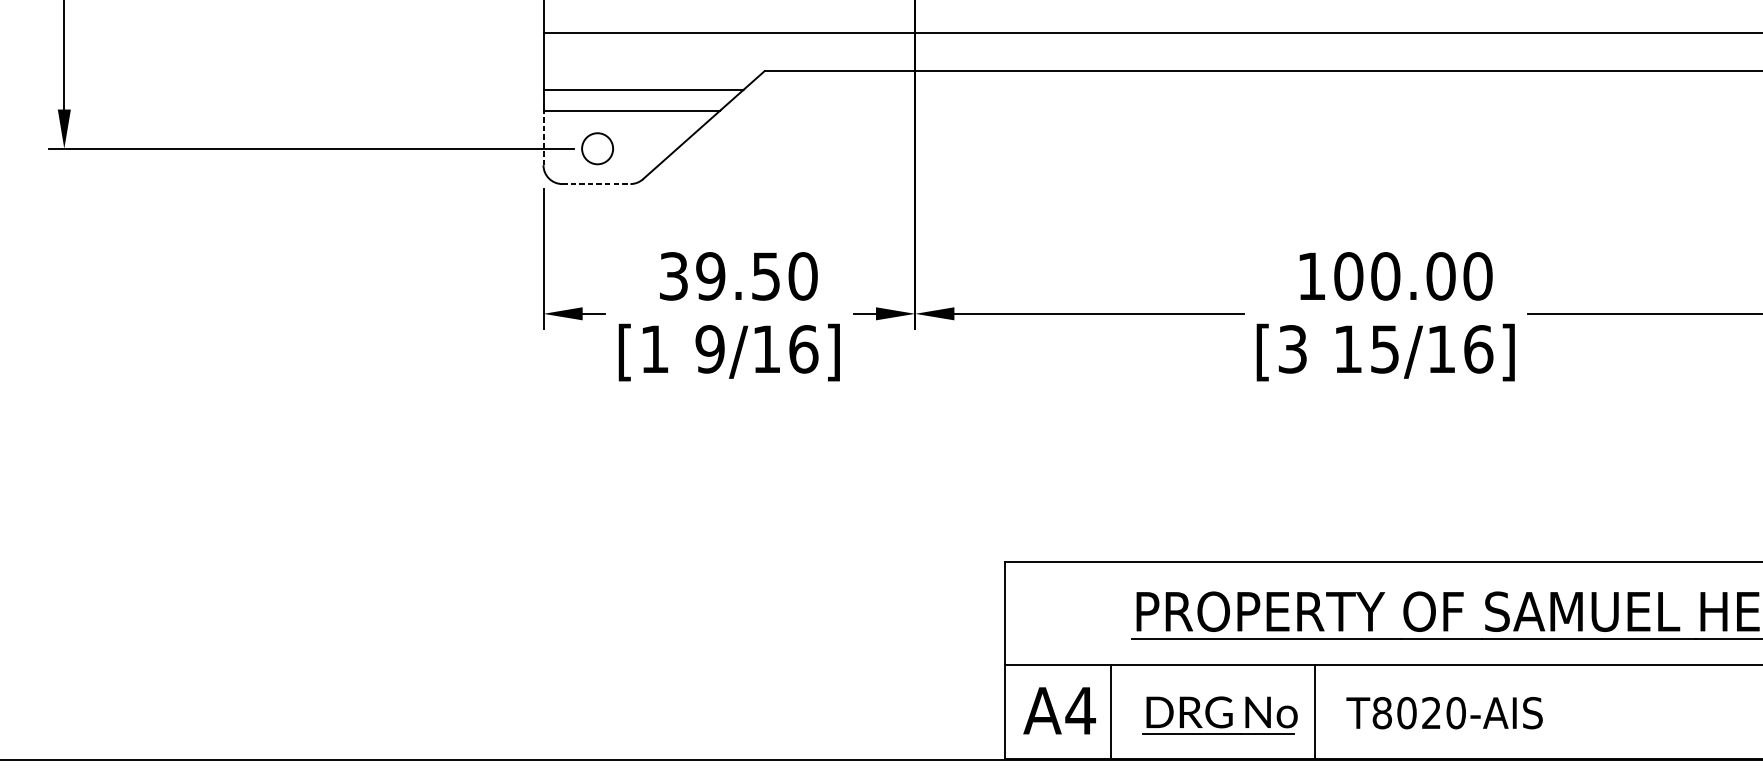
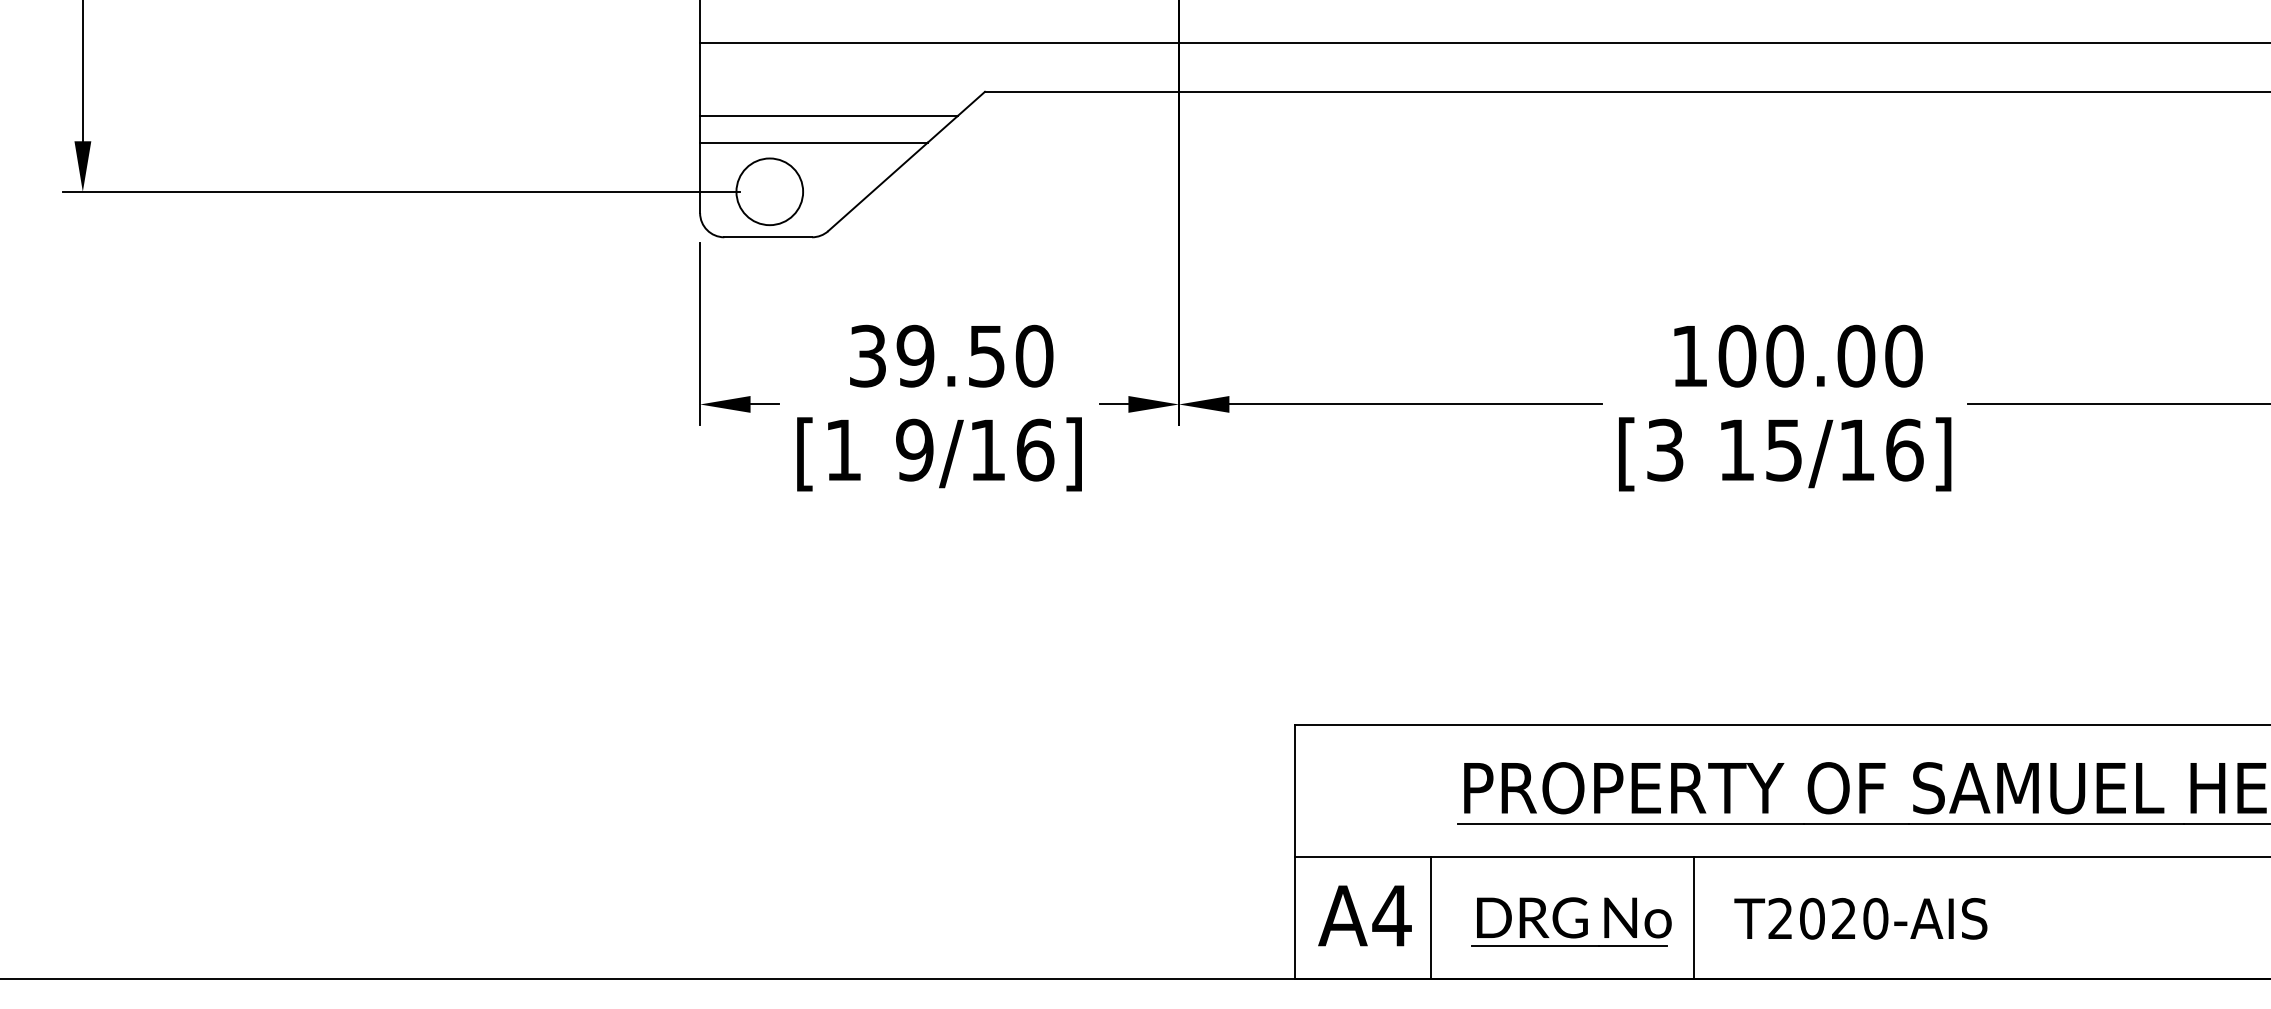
line: (543, 137) -> (700, 177), dashed -> solid
circle: (597, 148) -> (769, 191), size x1.67
line: (596, 184) -> (768, 237), dashed -> solid
text: (1382, 712) -> (1780, 918), T8020-AIS -> T2020-AIS

